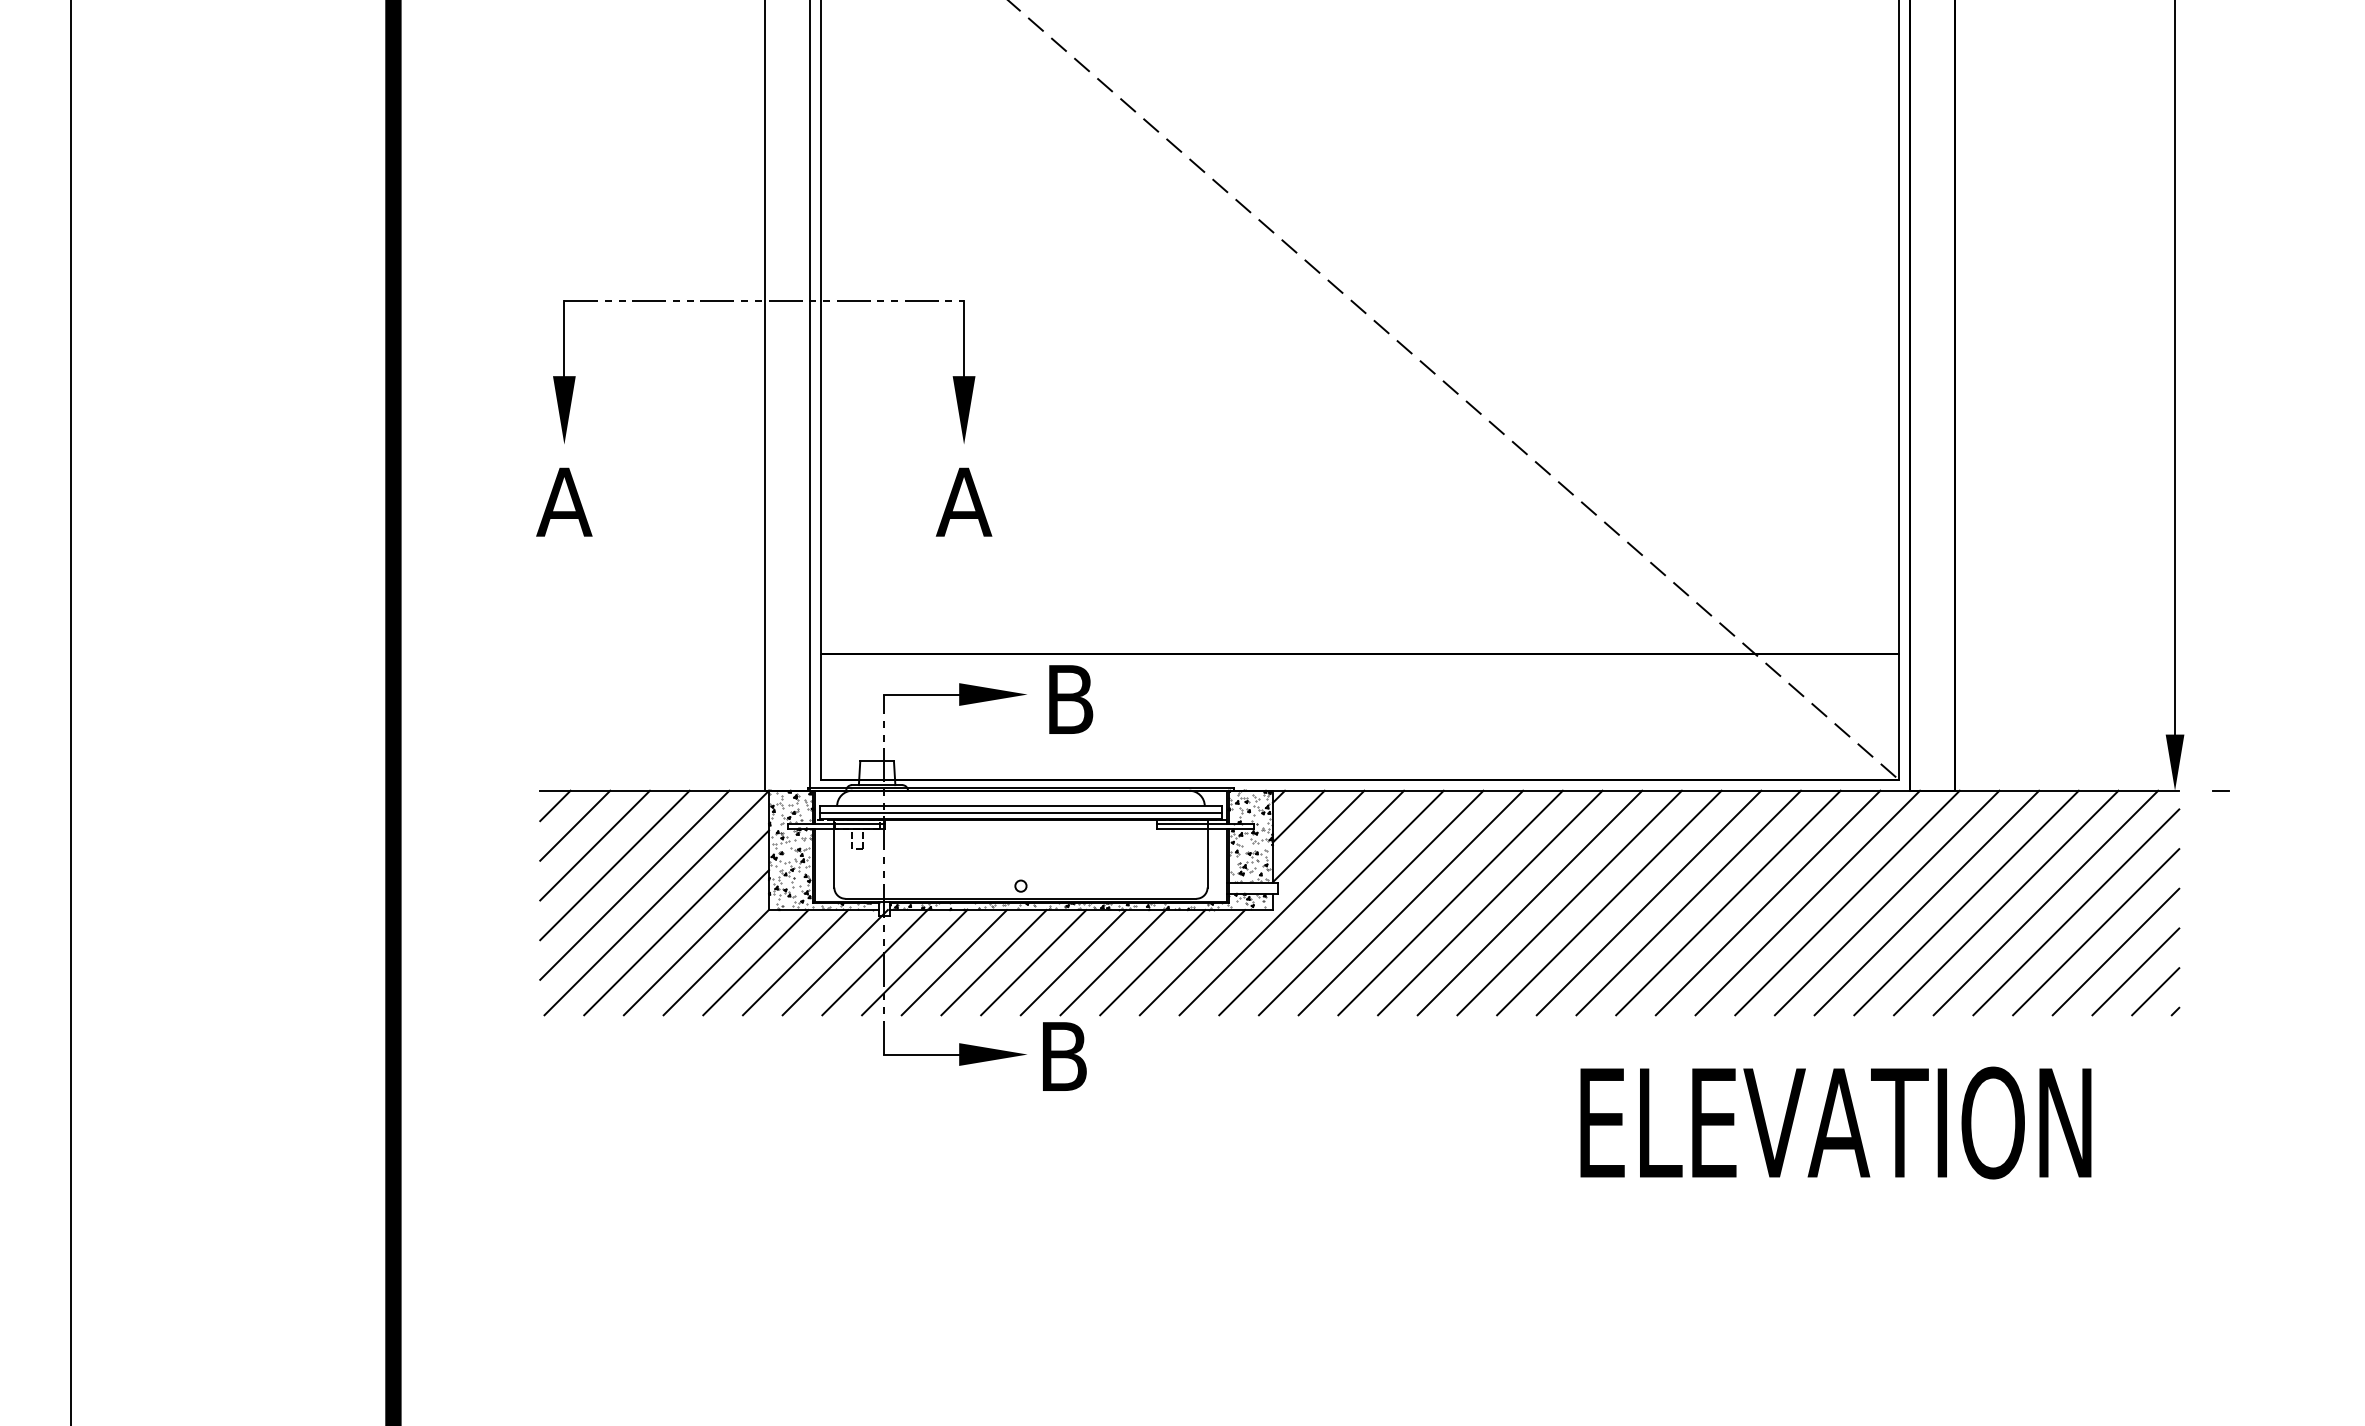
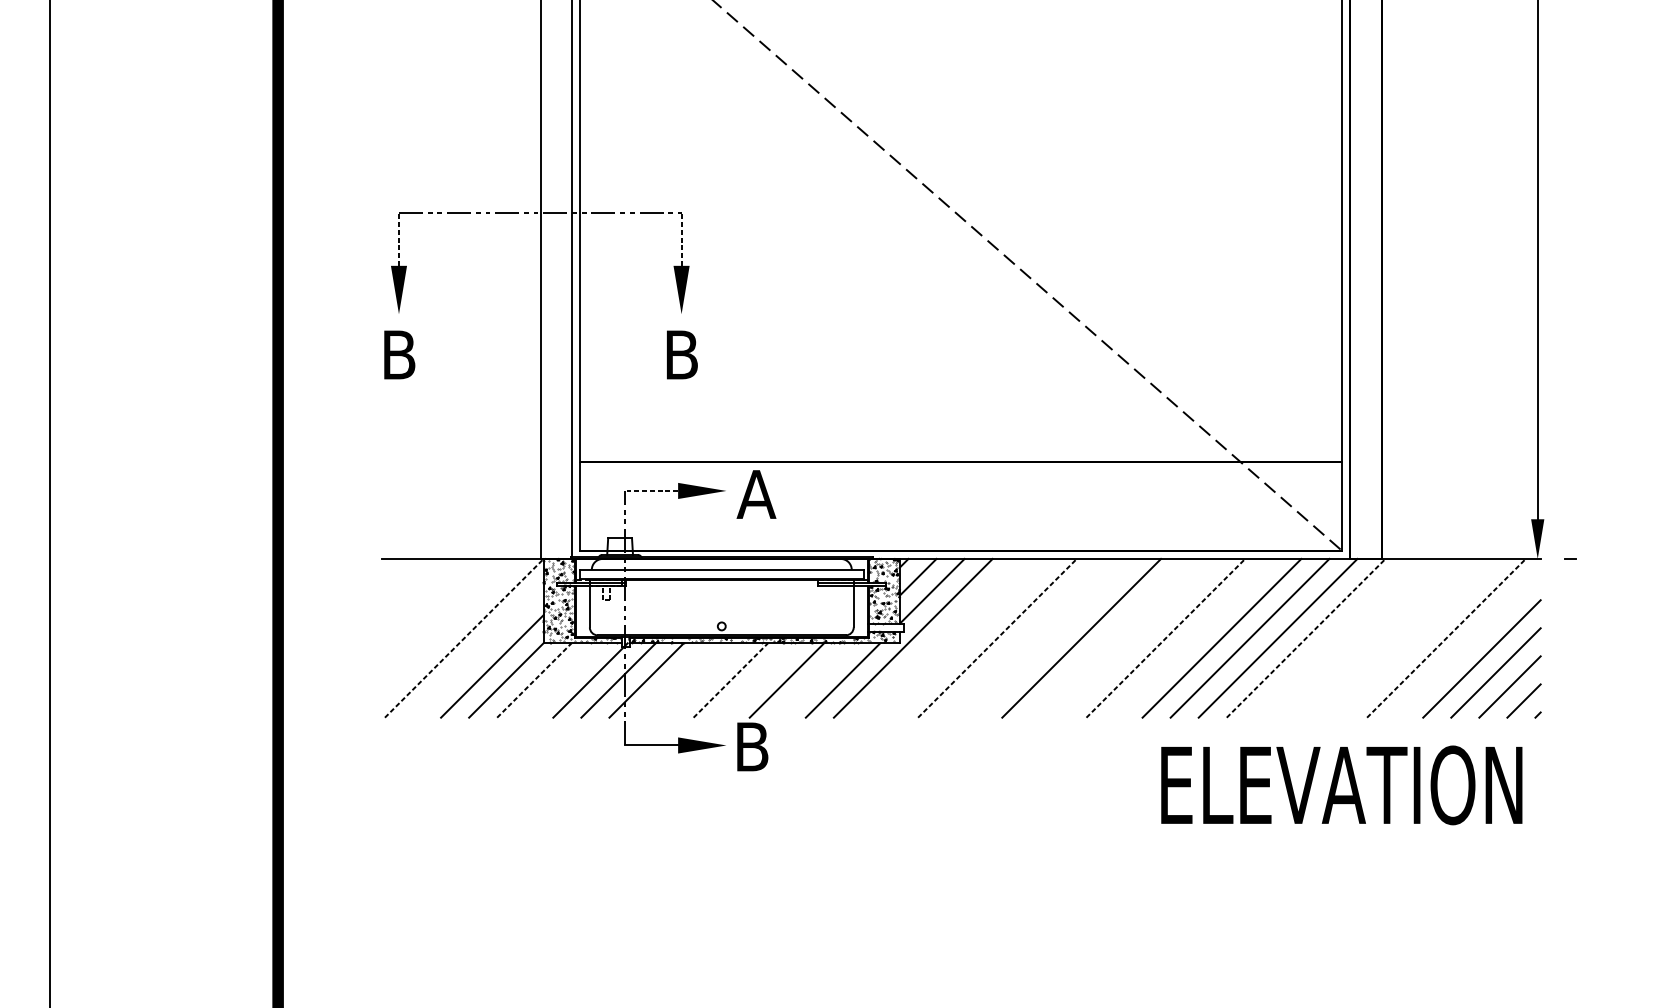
line: (564, 338) -> (399, 239), solid -> dashed
line: (964, 338) -> (681, 239), solid -> dashed
text: (564, 501) -> (399, 354), A -> B
text: (963, 501) -> (681, 354), A -> B
line: (921, 694) -> (651, 490), solid -> dashed
text: (1069, 699) -> (756, 494), B -> A
line: (555, 805) -> (392, 569), removed
line: (1020, 813) -> (721, 575), removed
line: (575, 825) -> (406, 583), removed
line: (594, 845) -> (420, 597), removed
line: (614, 865) -> (434, 611), removed
line: (634, 884) -> (448, 625), removed
line: (1331, 902) -> (941, 637), removed
line: (1370, 902) -> (968, 637), removed
line: (1450, 902) -> (1025, 637), removed
line: (1490, 902) -> (1053, 637), removed
line: (1569, 902) -> (1109, 637), removed
line: (1609, 902) -> (1137, 637), removed
line: (1688, 902) -> (1193, 637), removed
line: (1886, 902) -> (1333, 637), removed
line: (1926, 902) -> (1362, 637), removed
line: (1966, 902) -> (1390, 637), removed
line: (2006, 902) -> (1418, 637), removed
line: (656, 903) -> (464, 638), solid -> dashed
line: (1410, 903) -> (997, 638), solid -> dashed
line: (1649, 903) -> (1166, 638), solid -> dashed
line: (1847, 903) -> (1306, 638), solid -> dashed
line: (2045, 903) -> (1446, 638), solid -> dashed
line: (2076, 912) -> (1468, 645), removed
line: (676, 922) -> (478, 652), removed
line: (756, 962) -> (534, 680), solid -> dashed
line: (795, 962) -> (562, 680), removed
line: (953, 962) -> (674, 680), removed
line: (993, 962) -> (702, 680), removed
line: (1034, 962) -> (731, 680), solid -> dashed
line: (1073, 962) -> (758, 680), removed
line: (1152, 962) -> (814, 680), removed
text: (1835, 1122) -> (1341, 785), moved

